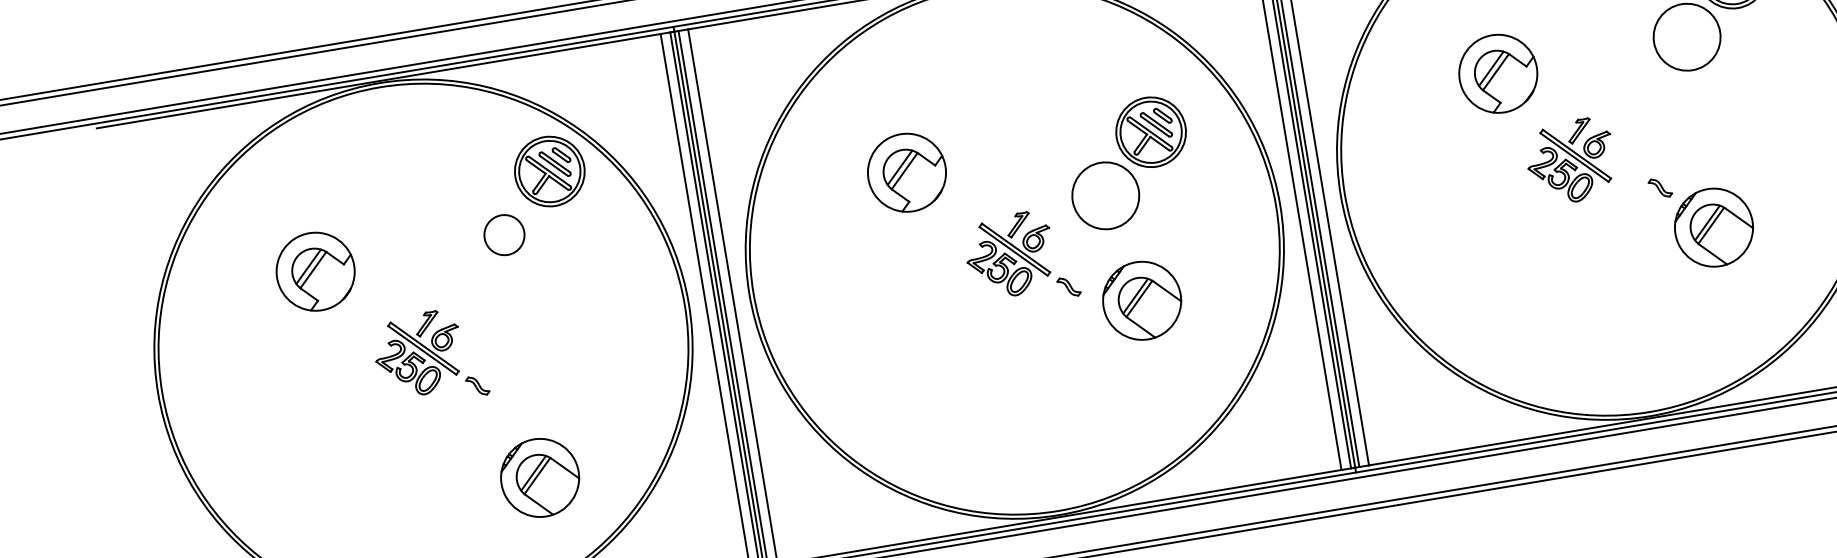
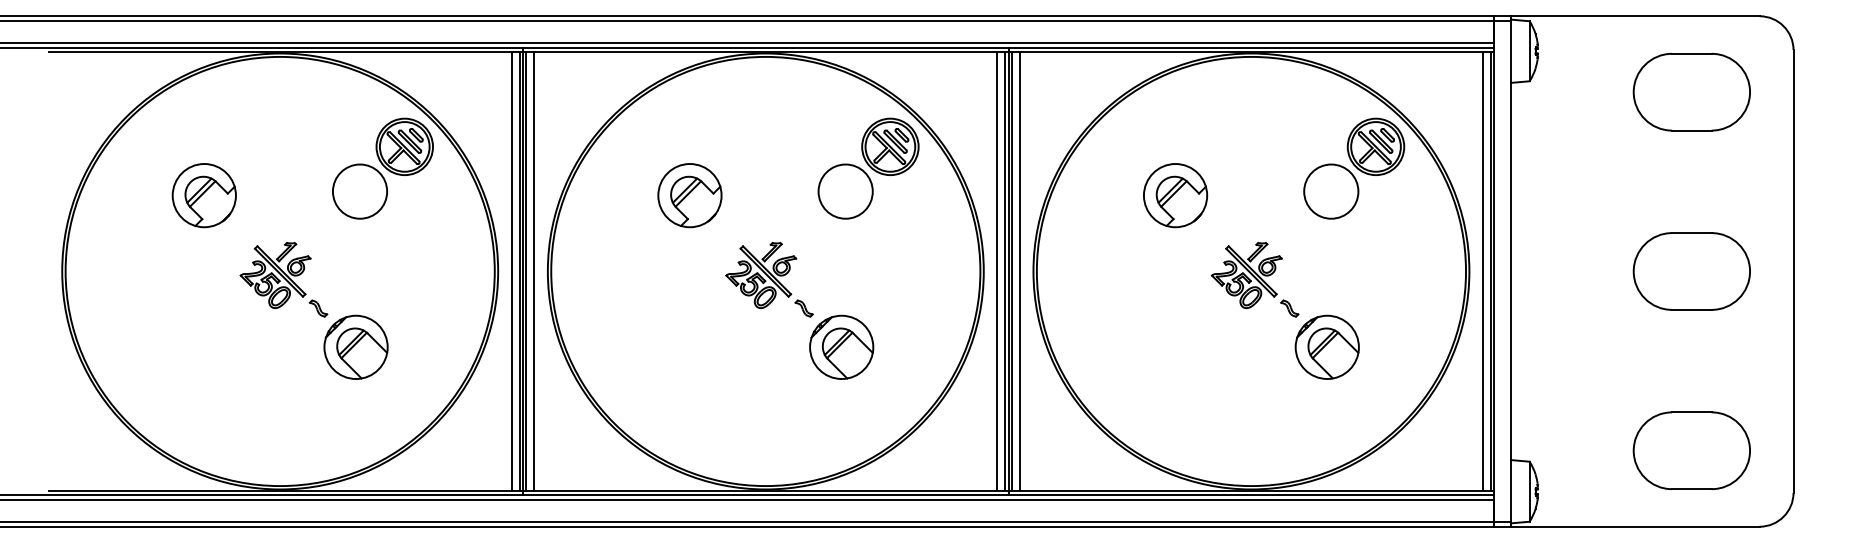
part: (1570, 161) -> (1246, 275), moved
part: (1128, 163) -> (868, 168), moved
circle: (503, 235) -> (359, 191), size x1.67
part: (1141, 299) -> (841, 346), moved
part: (539, 477) -> (355, 346), moved

